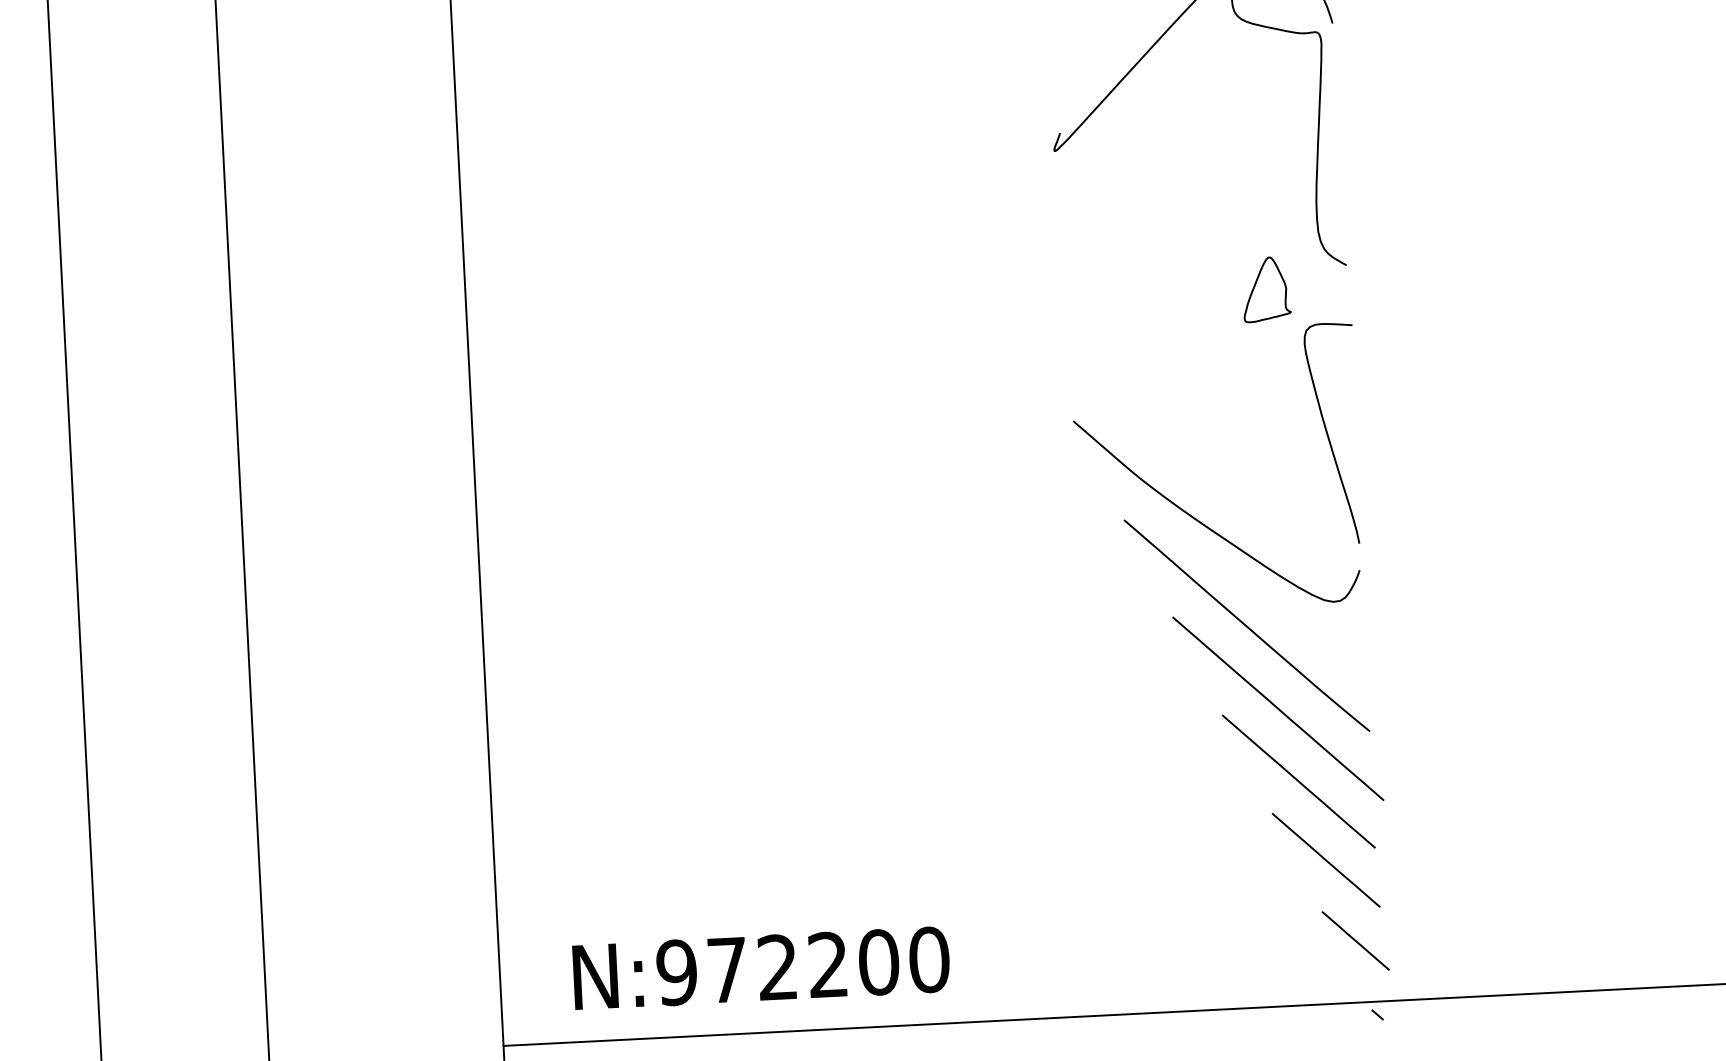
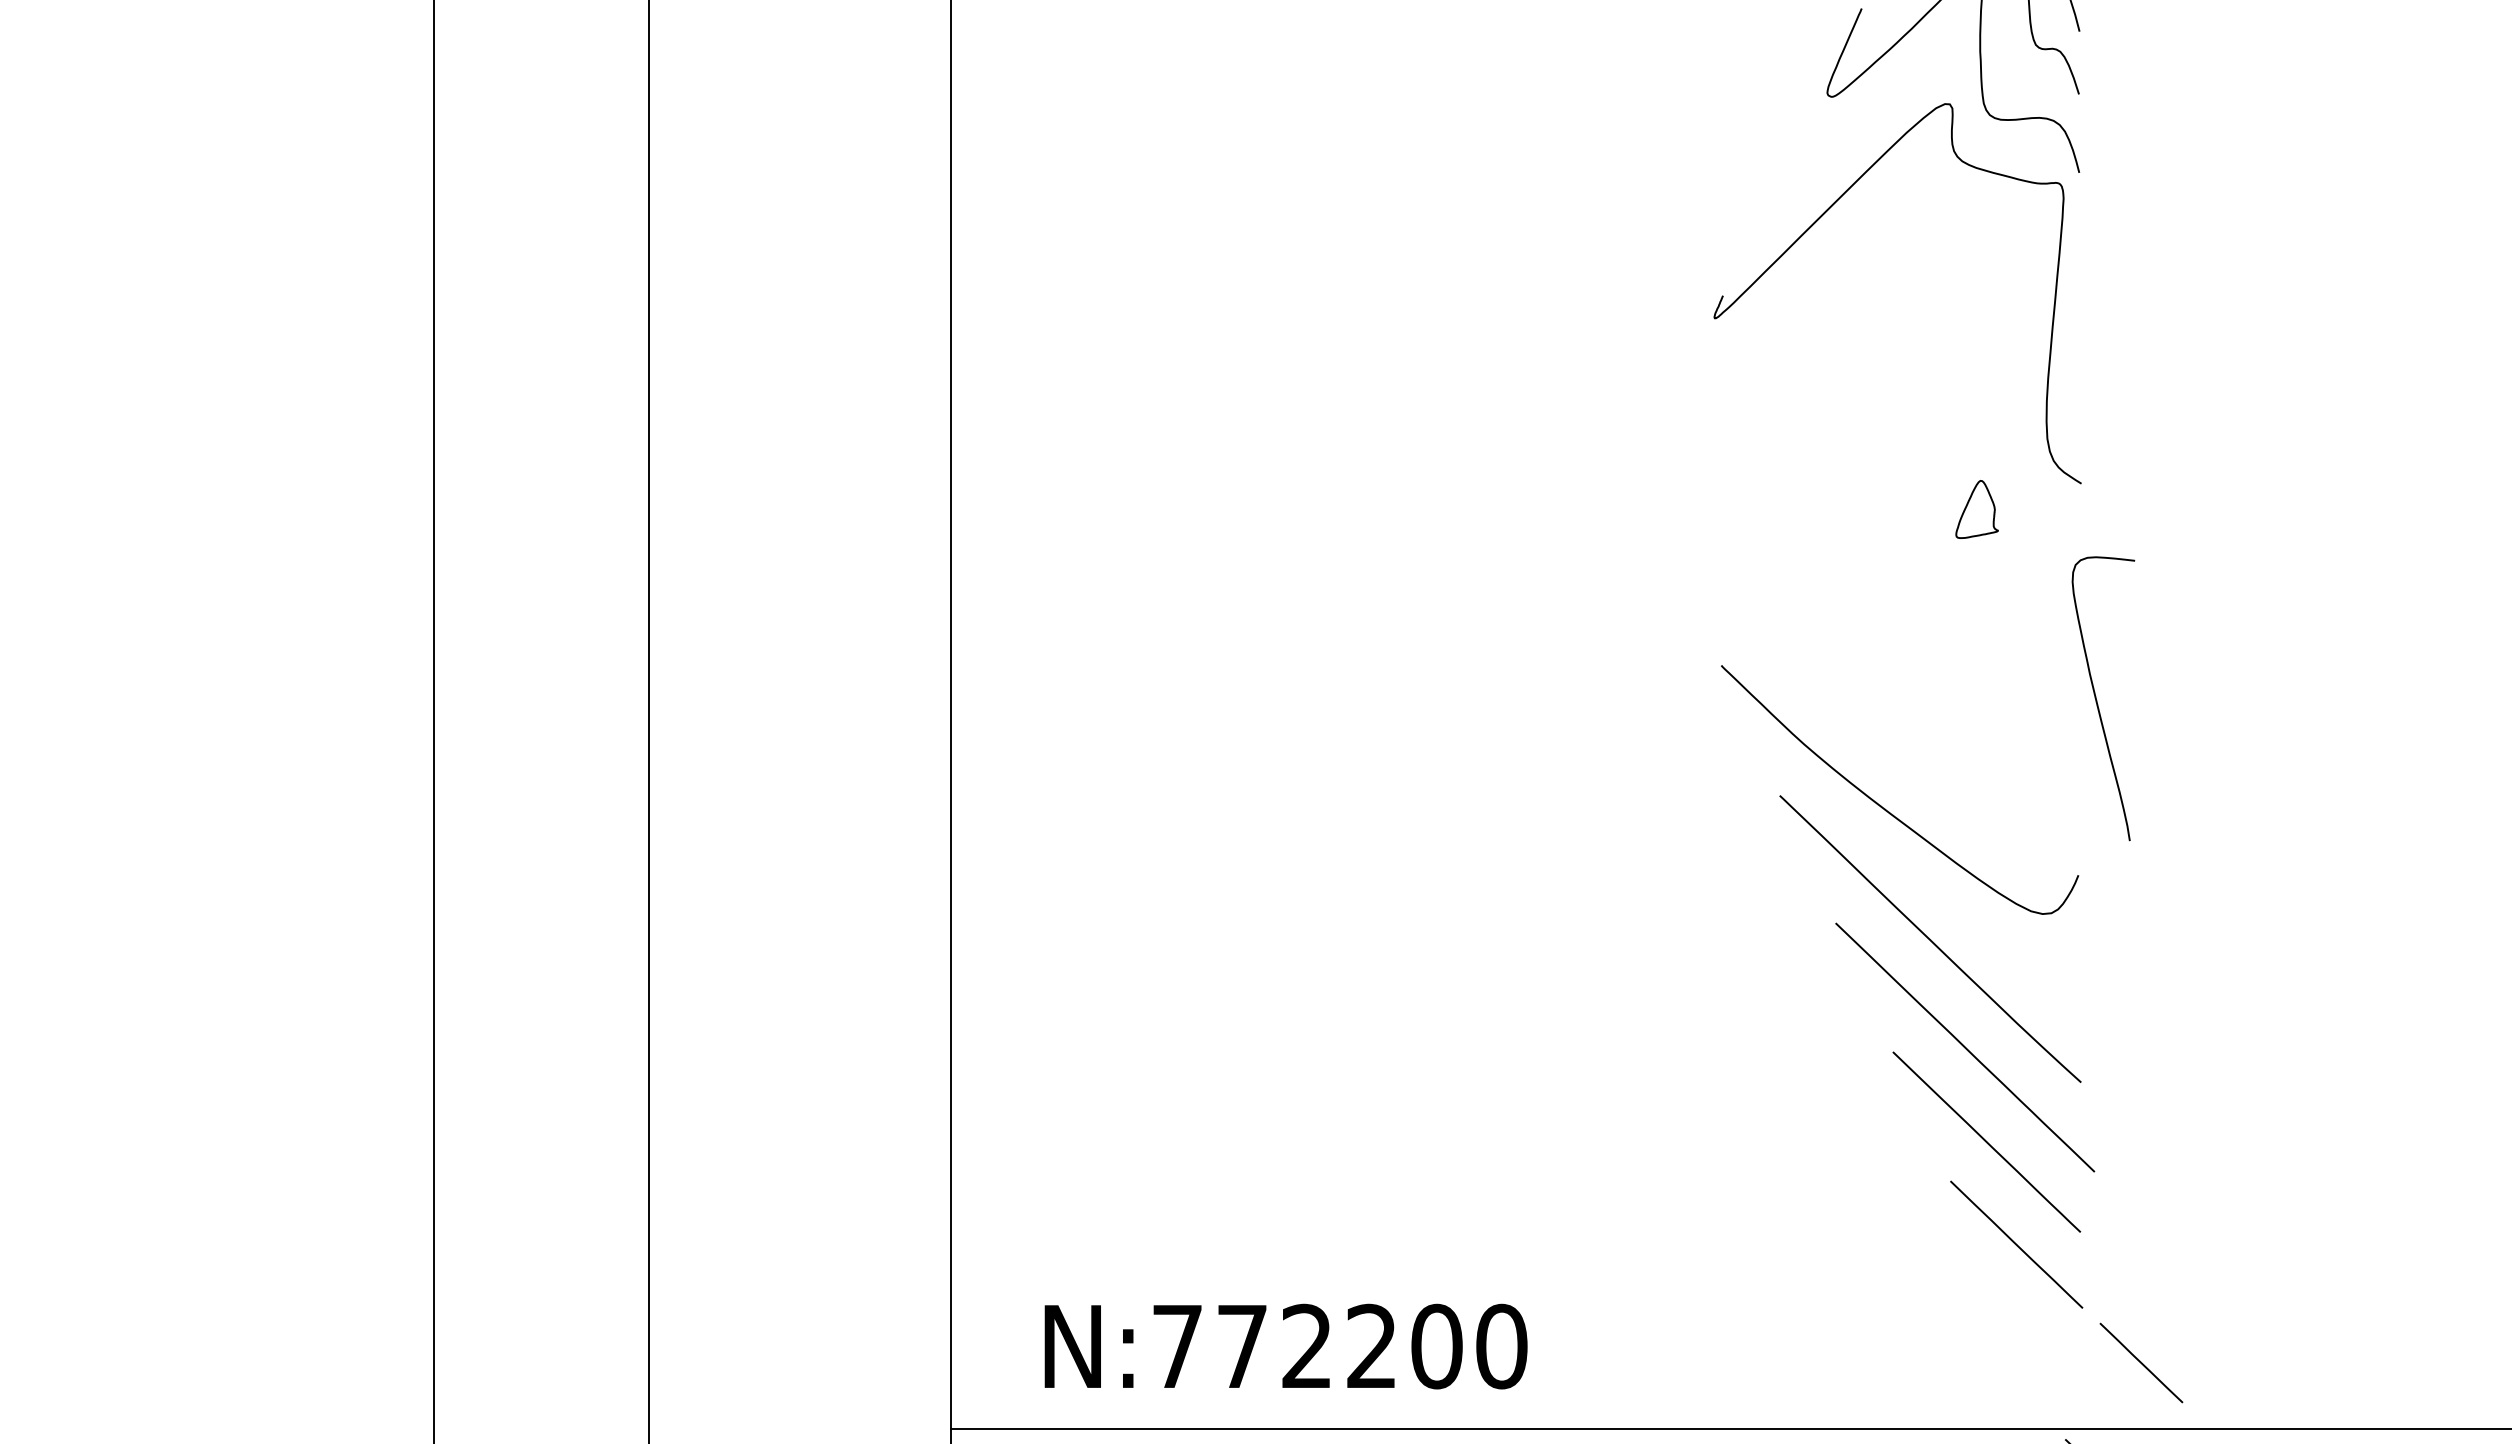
part: (1265, 289) -> (1976, 509), size x0.7
curve: (1328, 435) -> (2097, 700), moved
line: (1355, 940) -> (2141, 1362), moved
text: (676, 972) -> (1176, 1346), N:972200 -> N:772200

